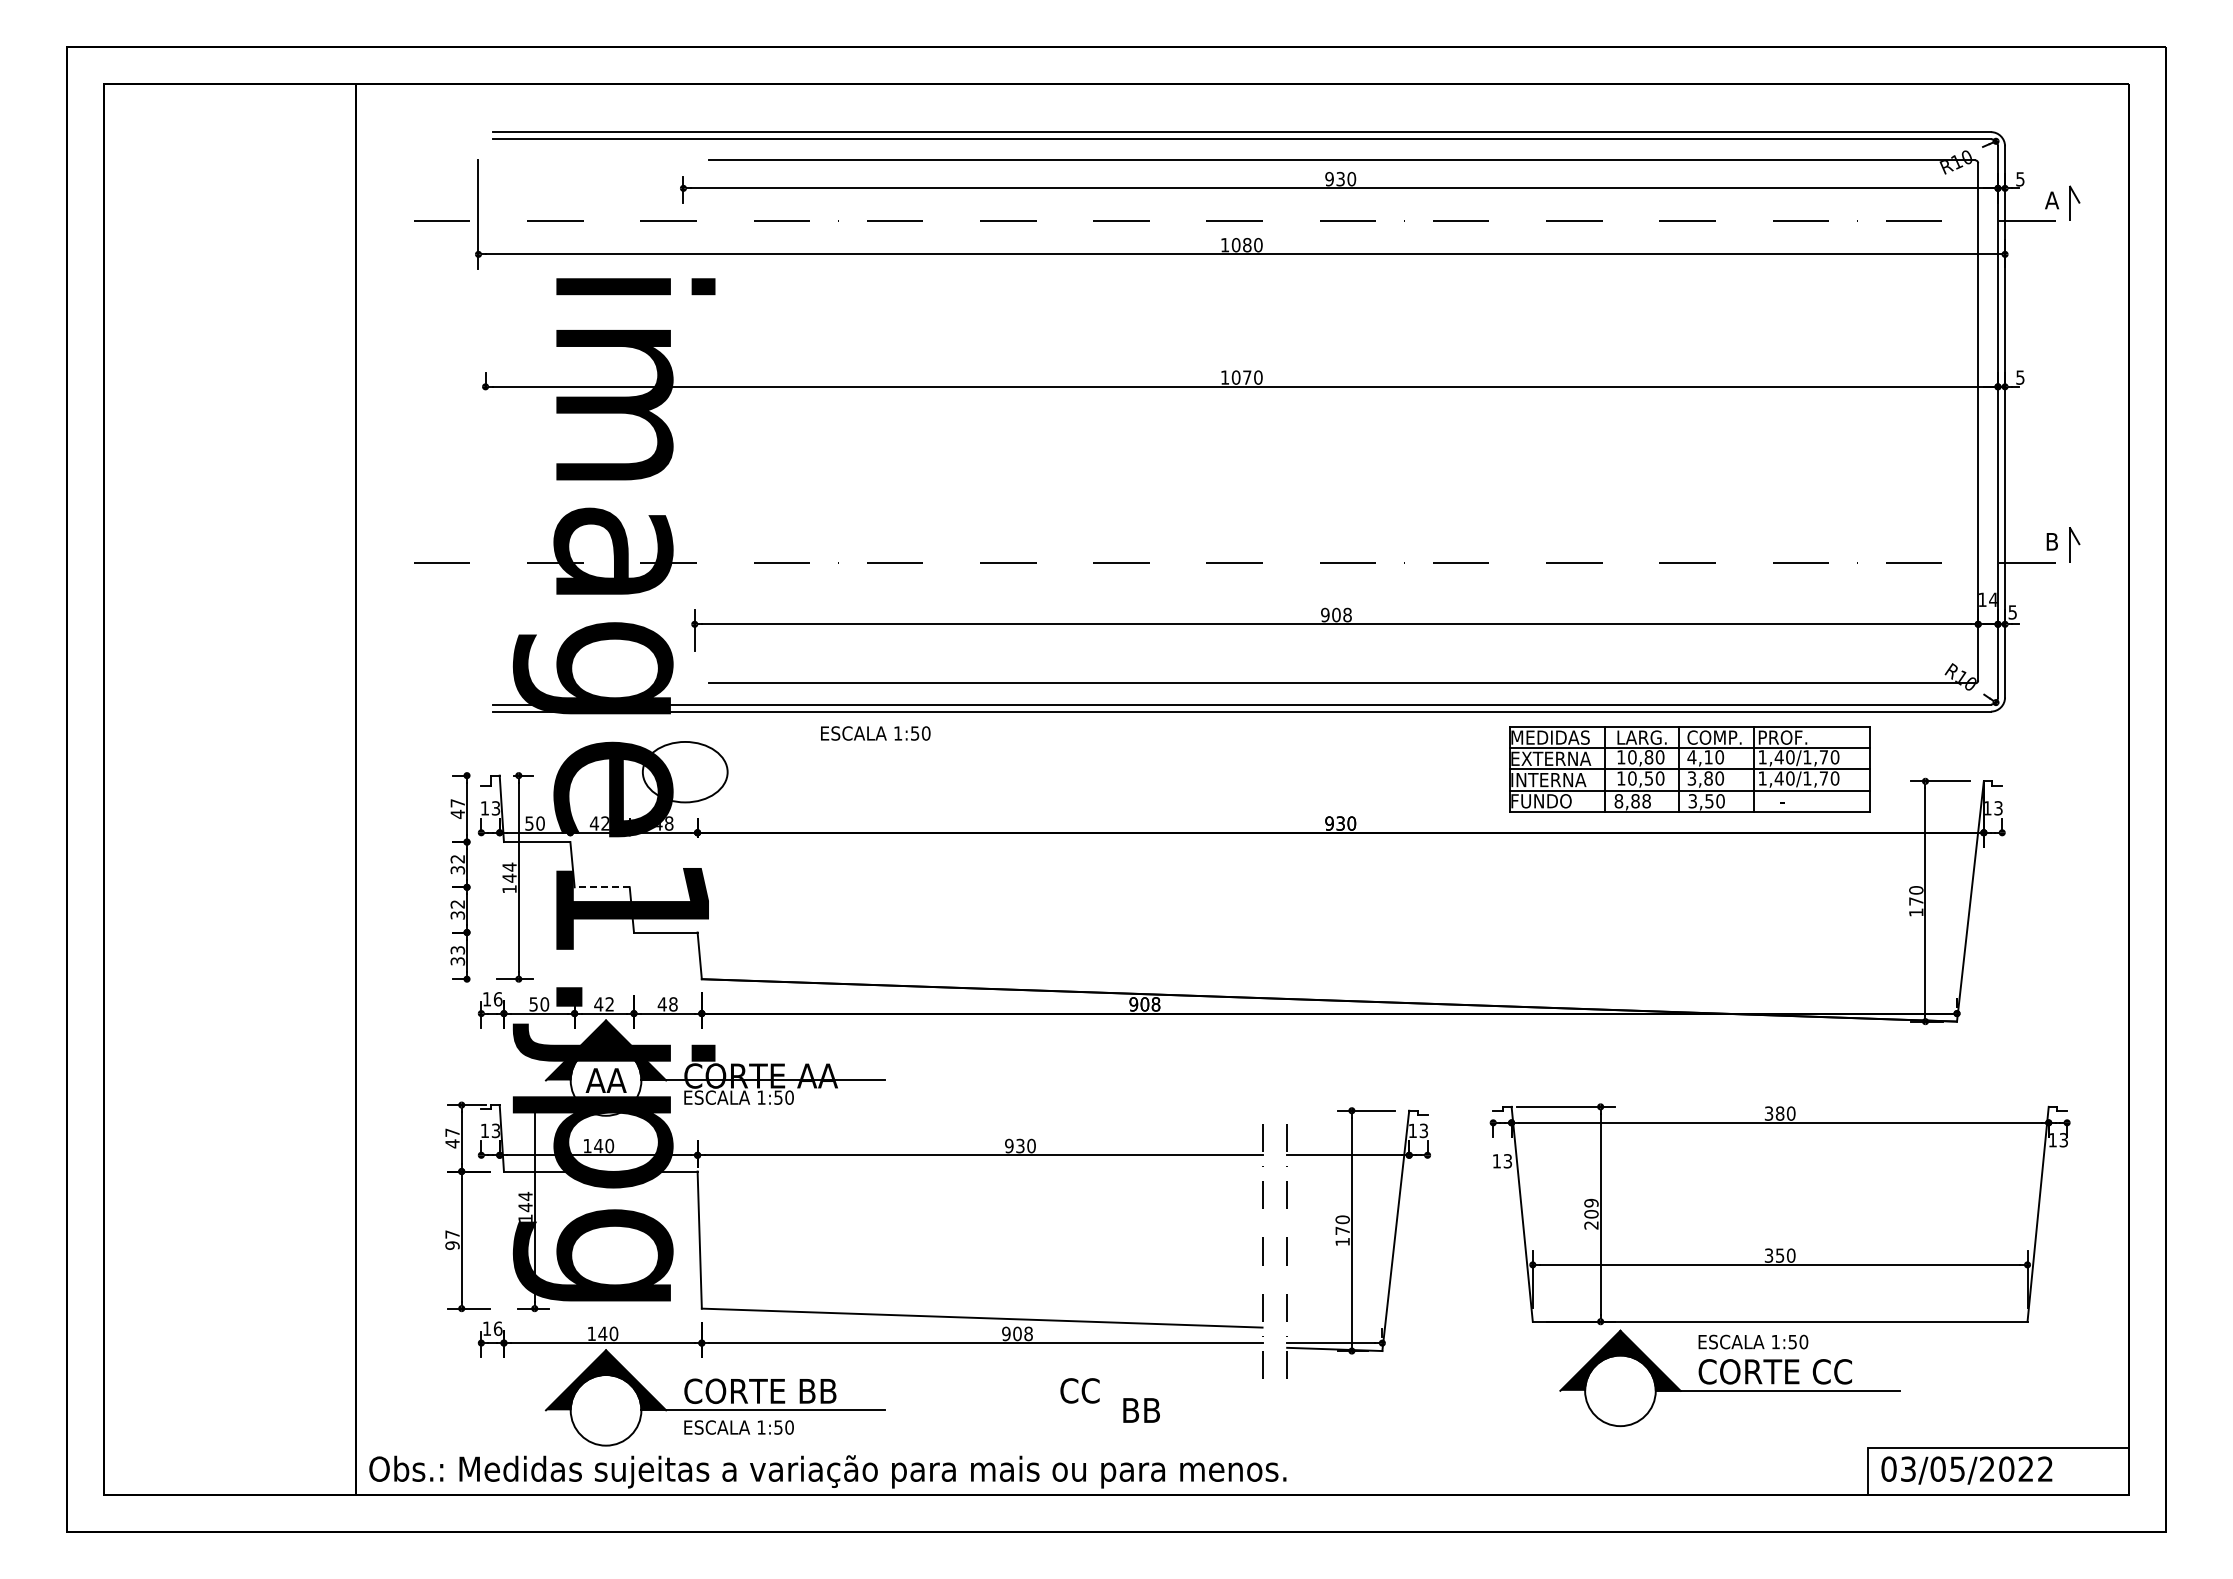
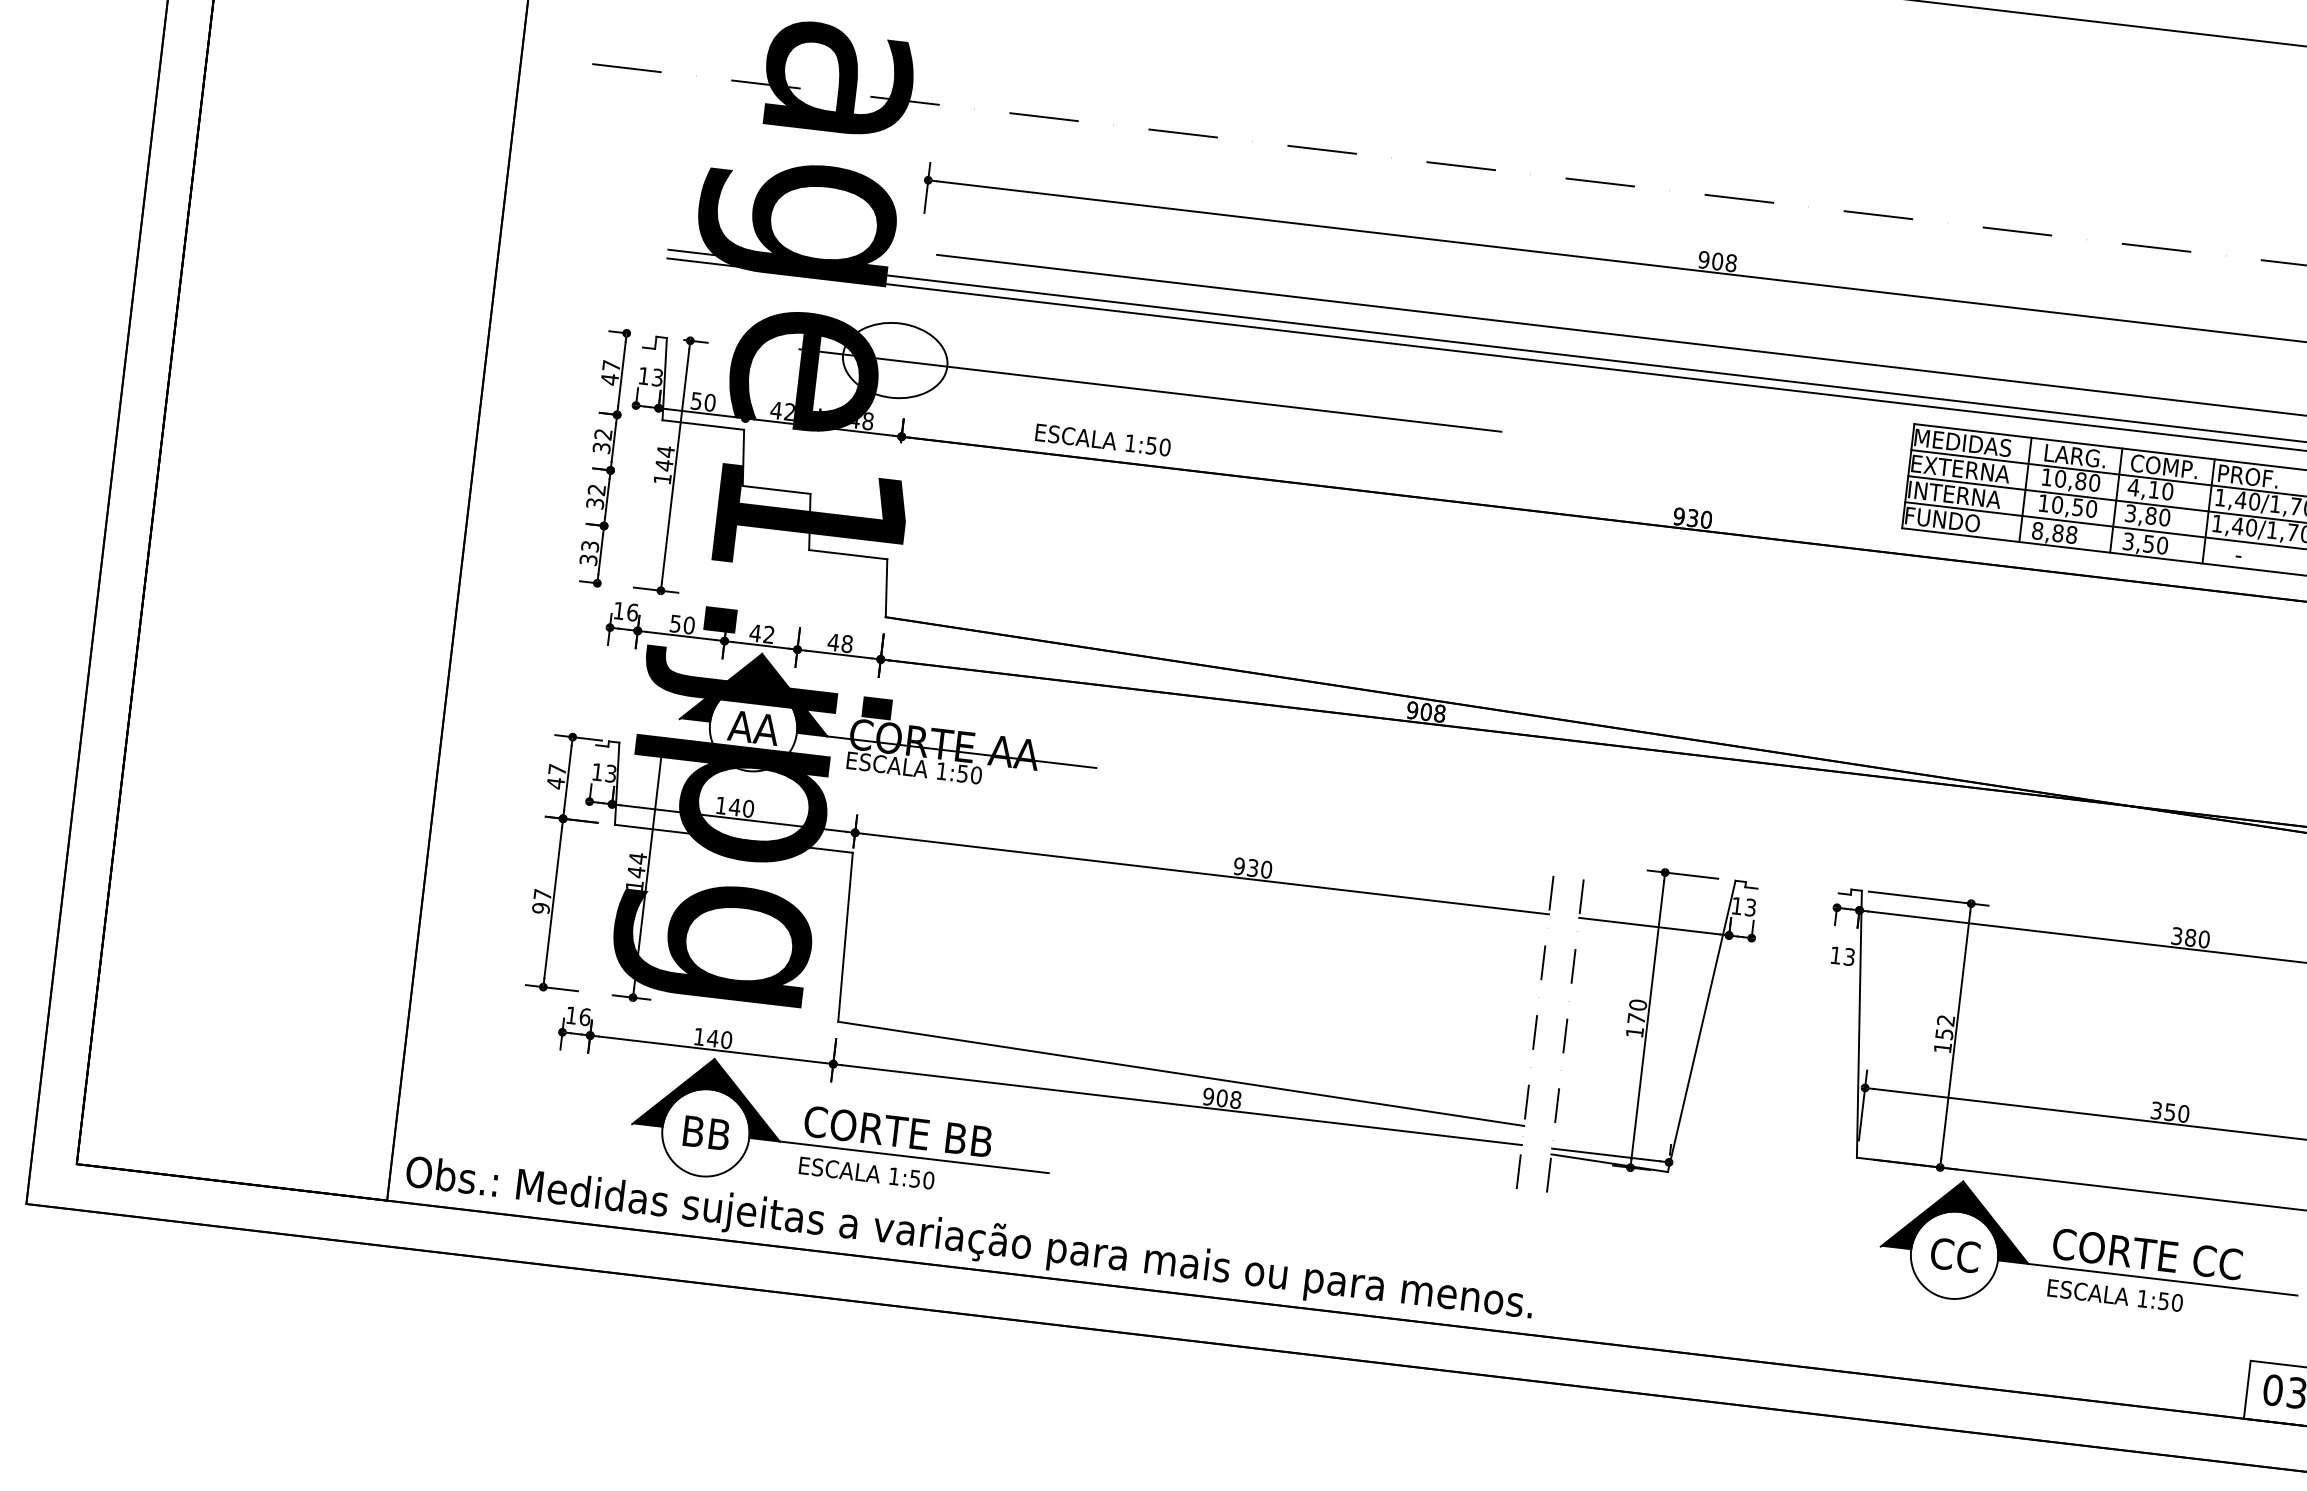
text: (875, 733) -> (1102, 440), moved
line: (892, 772) -> (1149, 390), added
line: (602, 887) -> (776, 490), dashed -> solid
text: (1591, 1213) -> (1944, 1033), 209 -> 152
text: (1753, 1341) -> (2115, 1294), moved
text: (1079, 1390) -> (1954, 1254), moved
text: (1141, 1410) -> (706, 1133), moved

